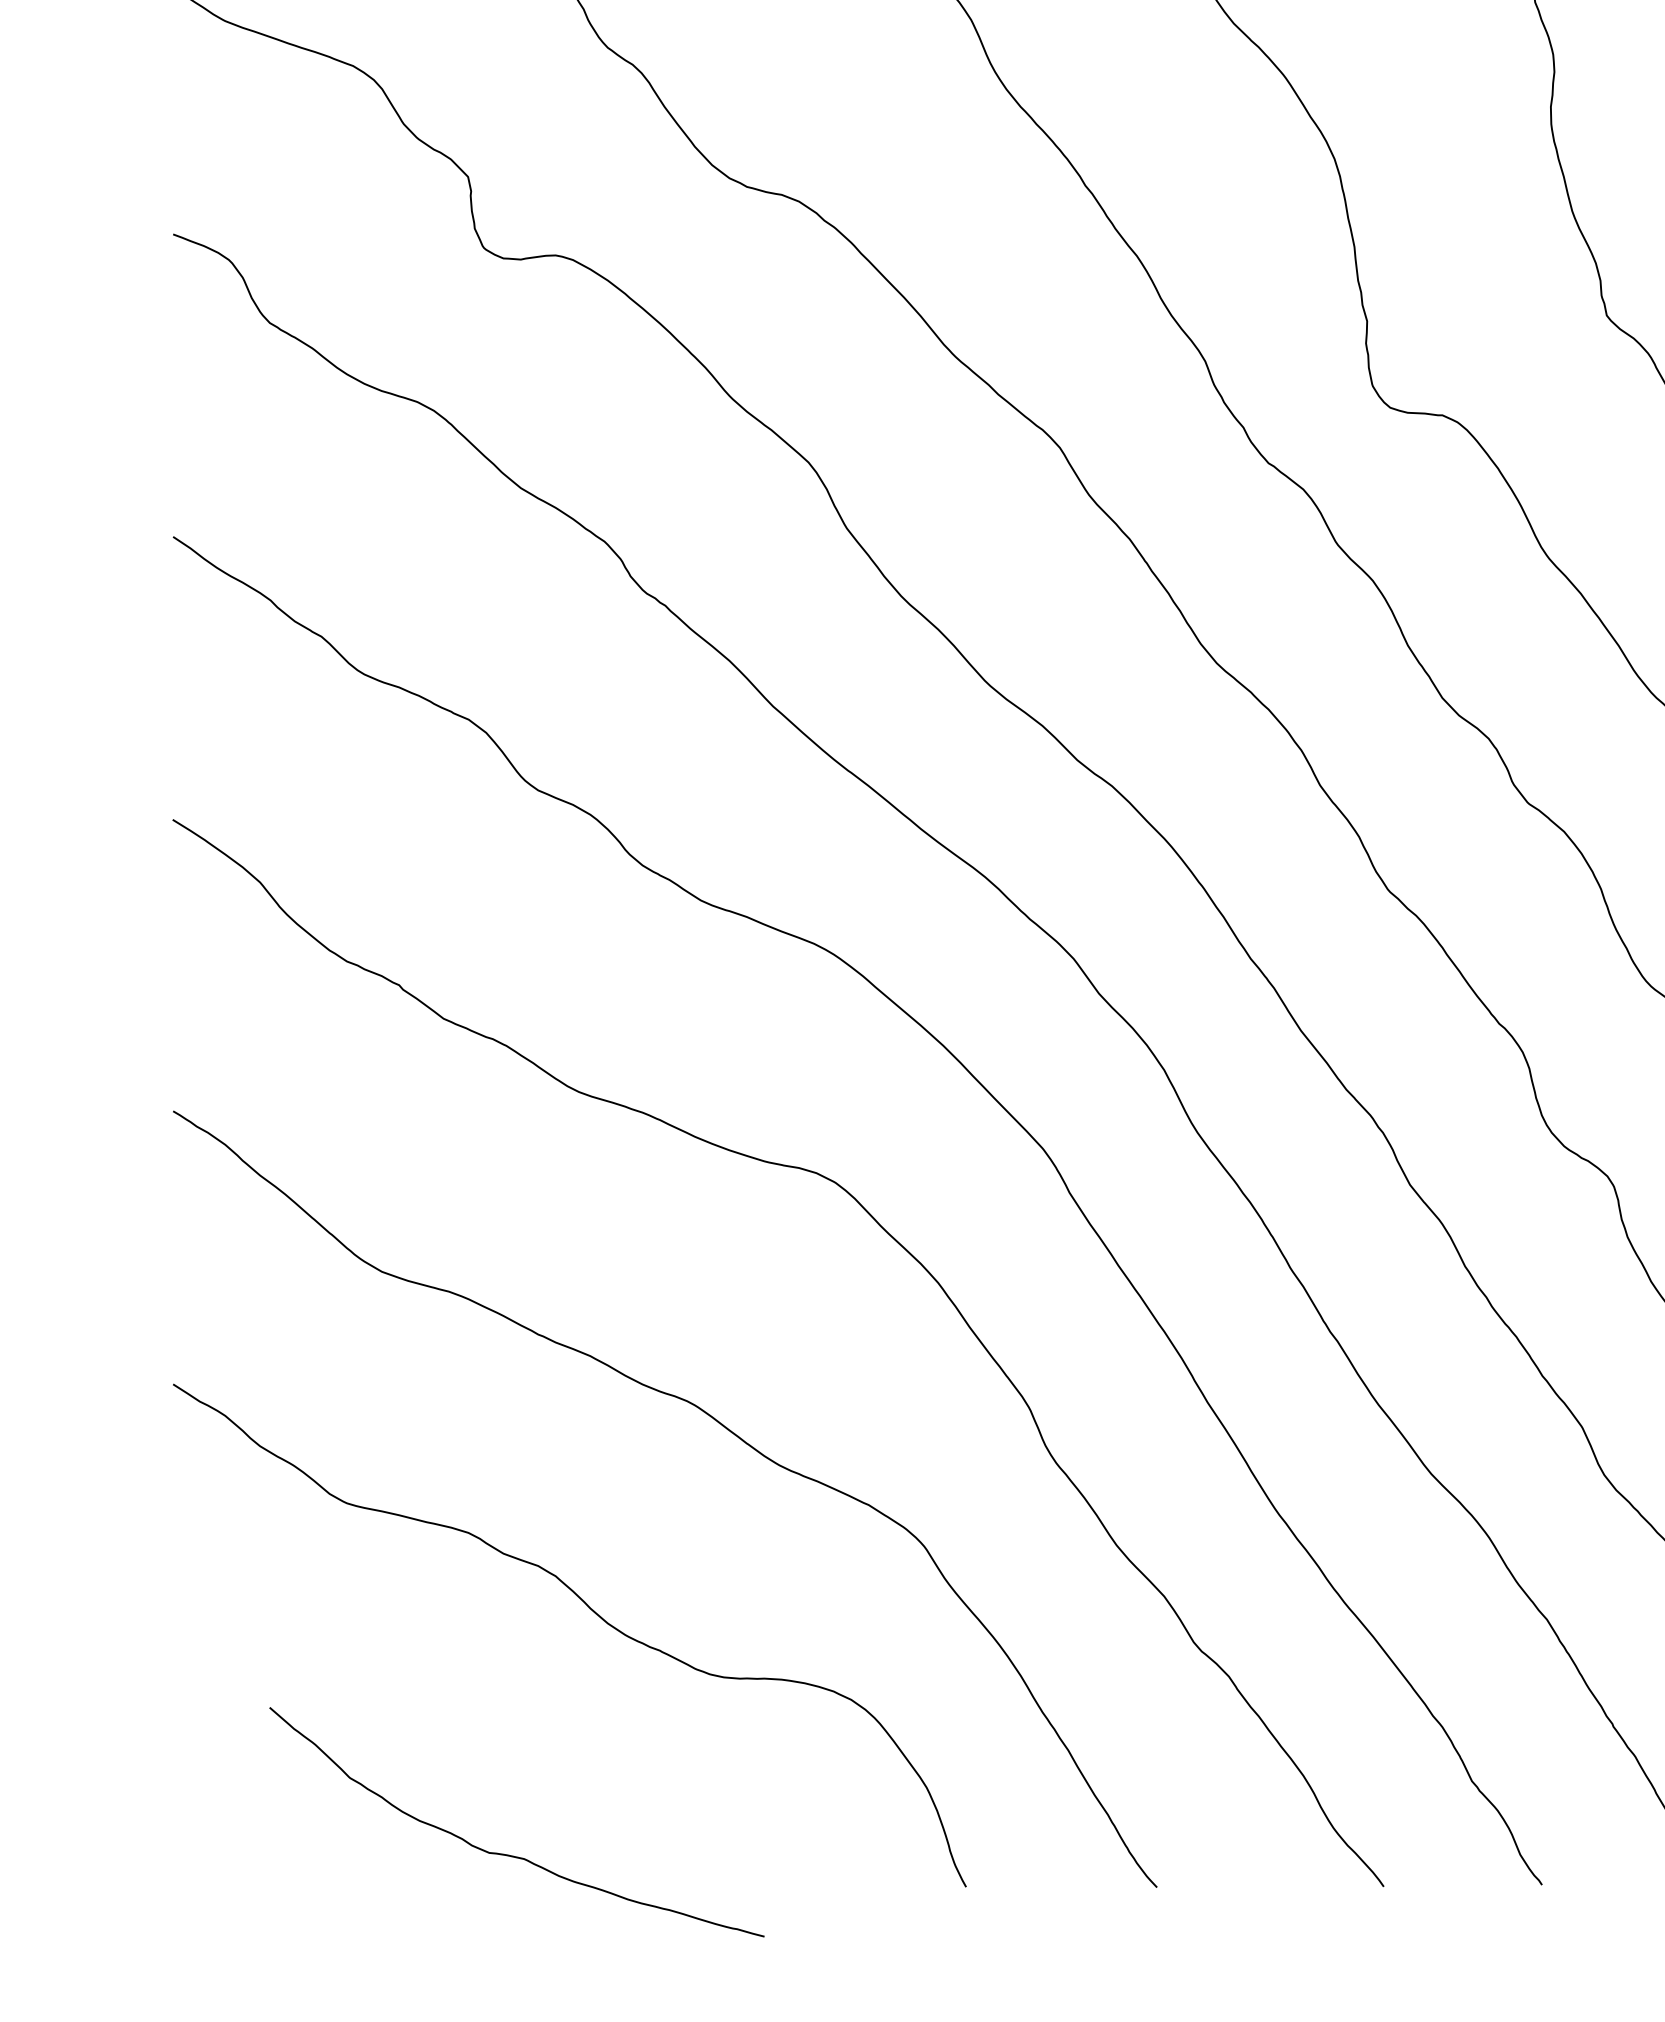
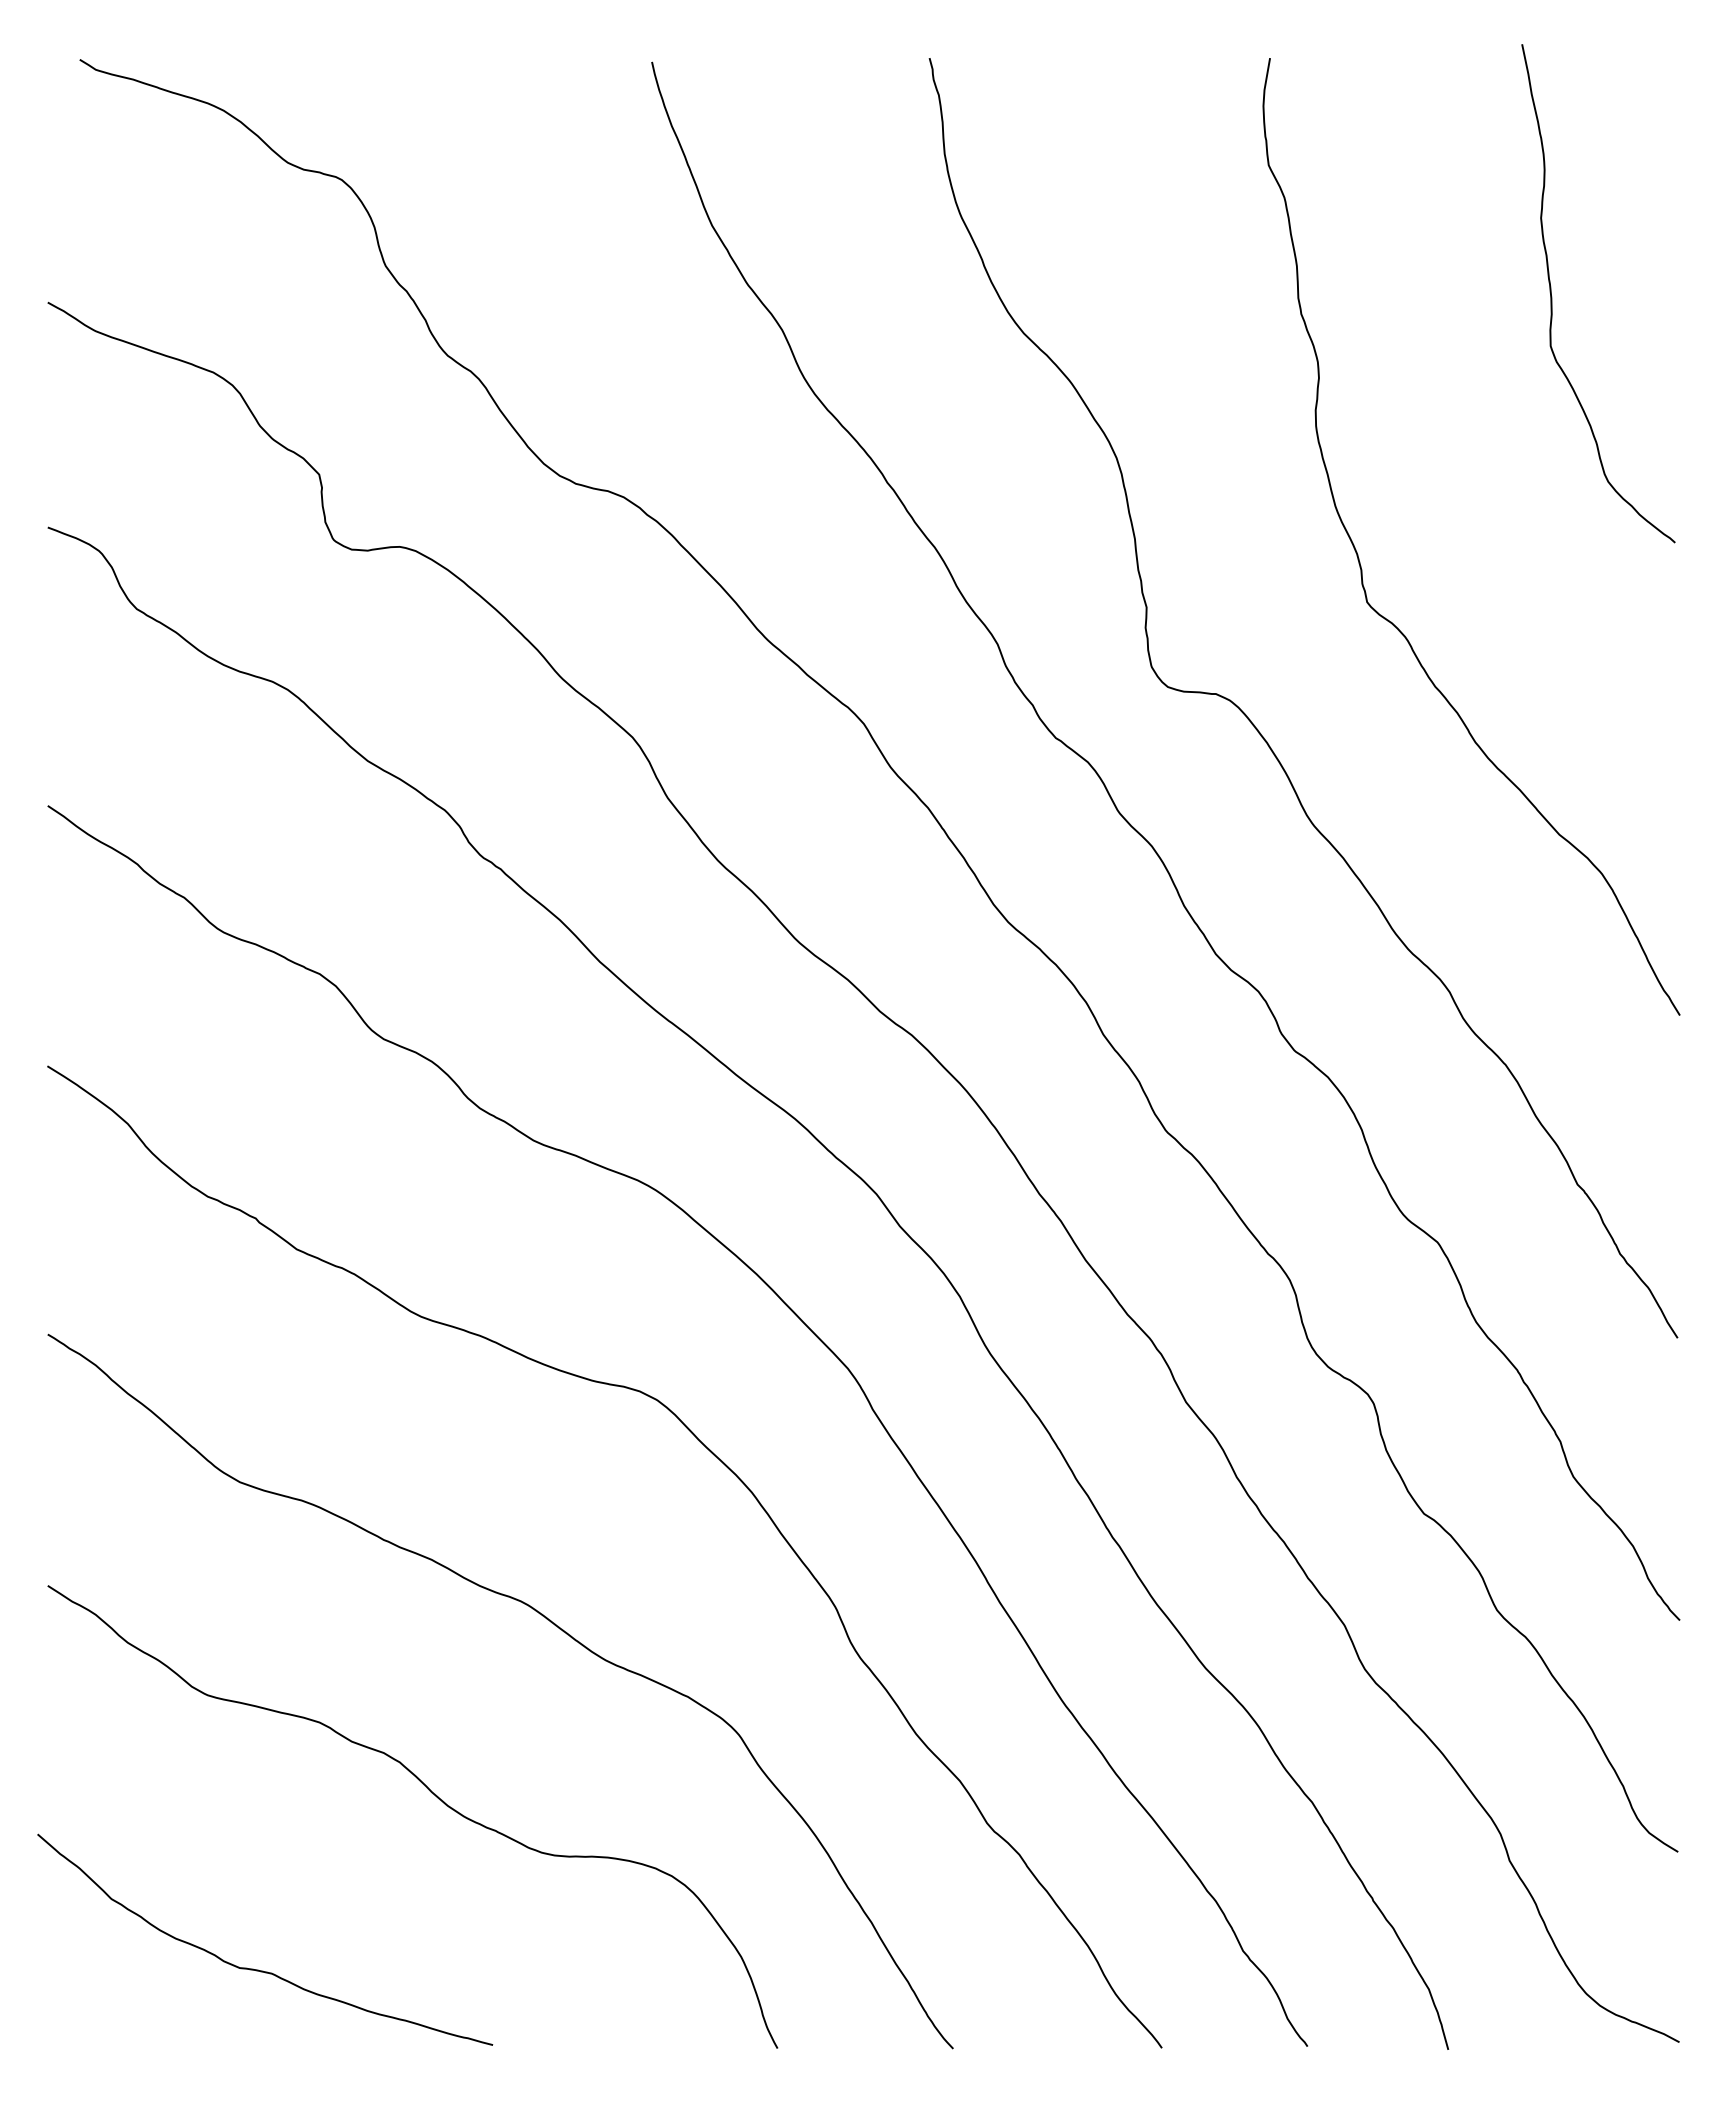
curve: (509, 1854) -> (258, 1969), moved

